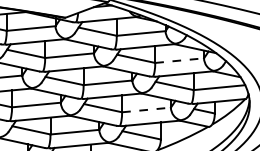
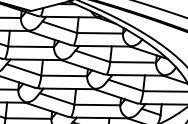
line: (179, 60) -> (132, 62), dashed -> solid
line: (146, 109) -> (97, 104), dashed -> solid

